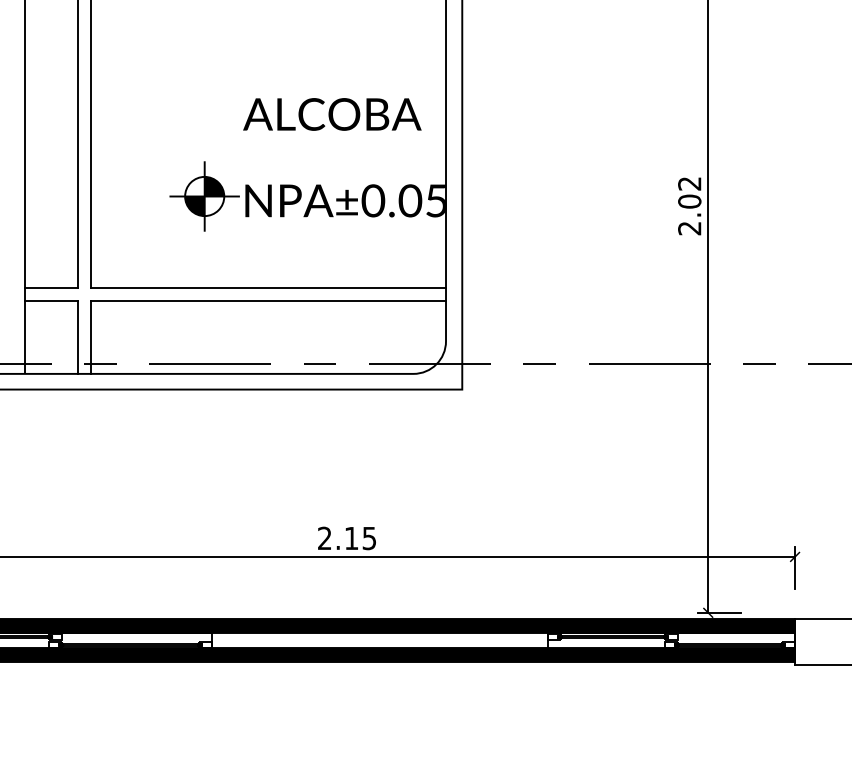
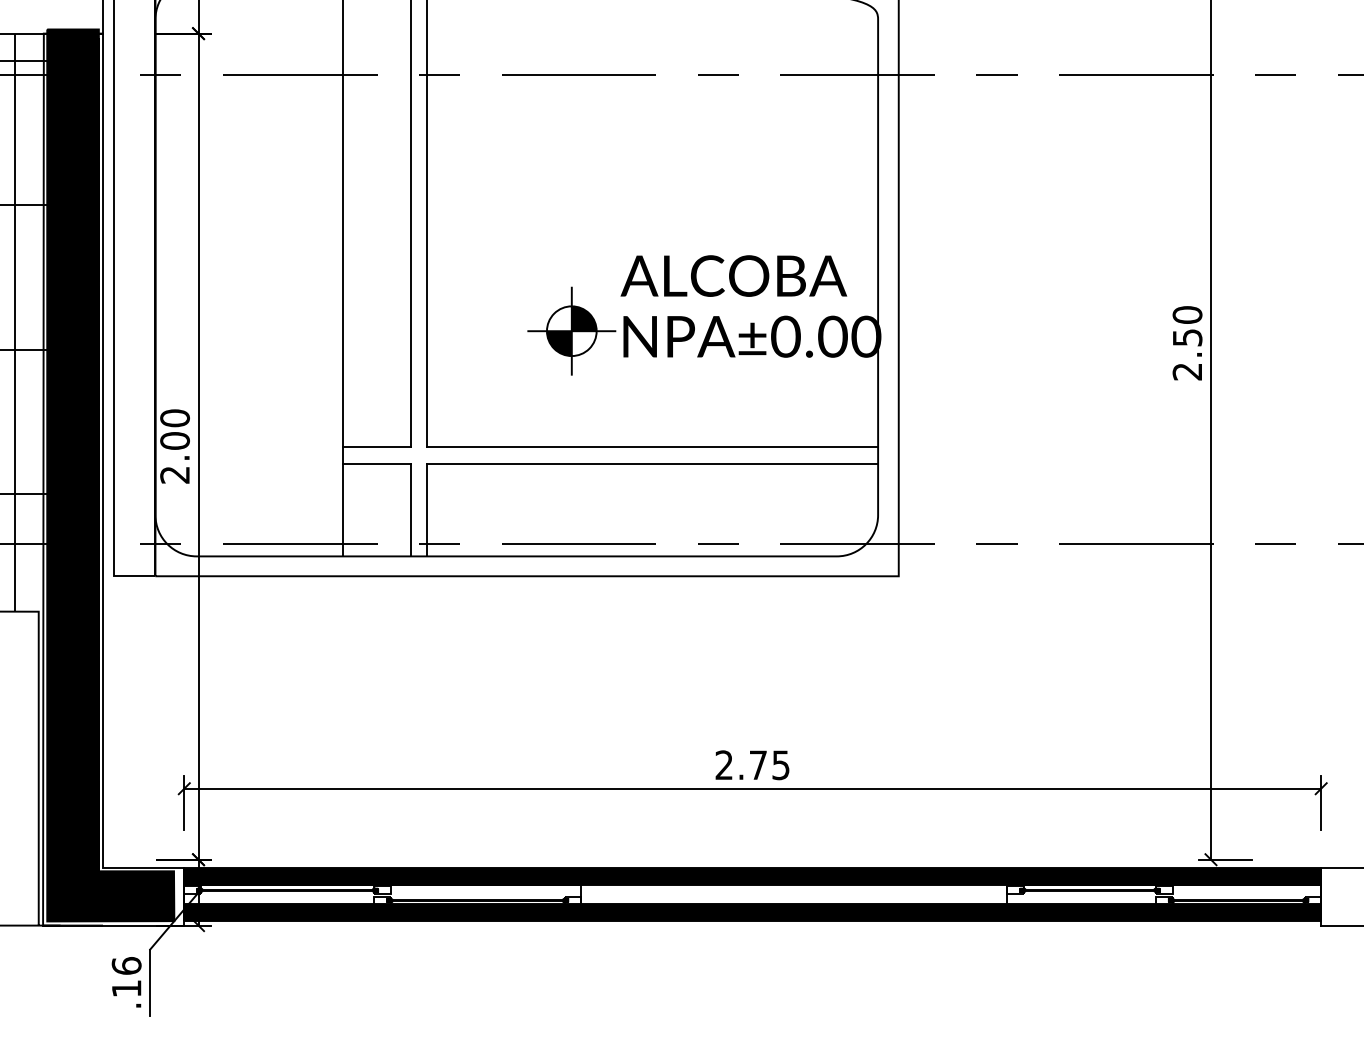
text: (332, 114) -> (733, 275), moved
text: (689, 192) -> (1187, 326), 2.02 -> 2.50
text: (436, 200) -> (866, 336), NPA±0.05 -> NPA±0.00
text: (351, 537) -> (758, 764), 2.15 -> 2.75

